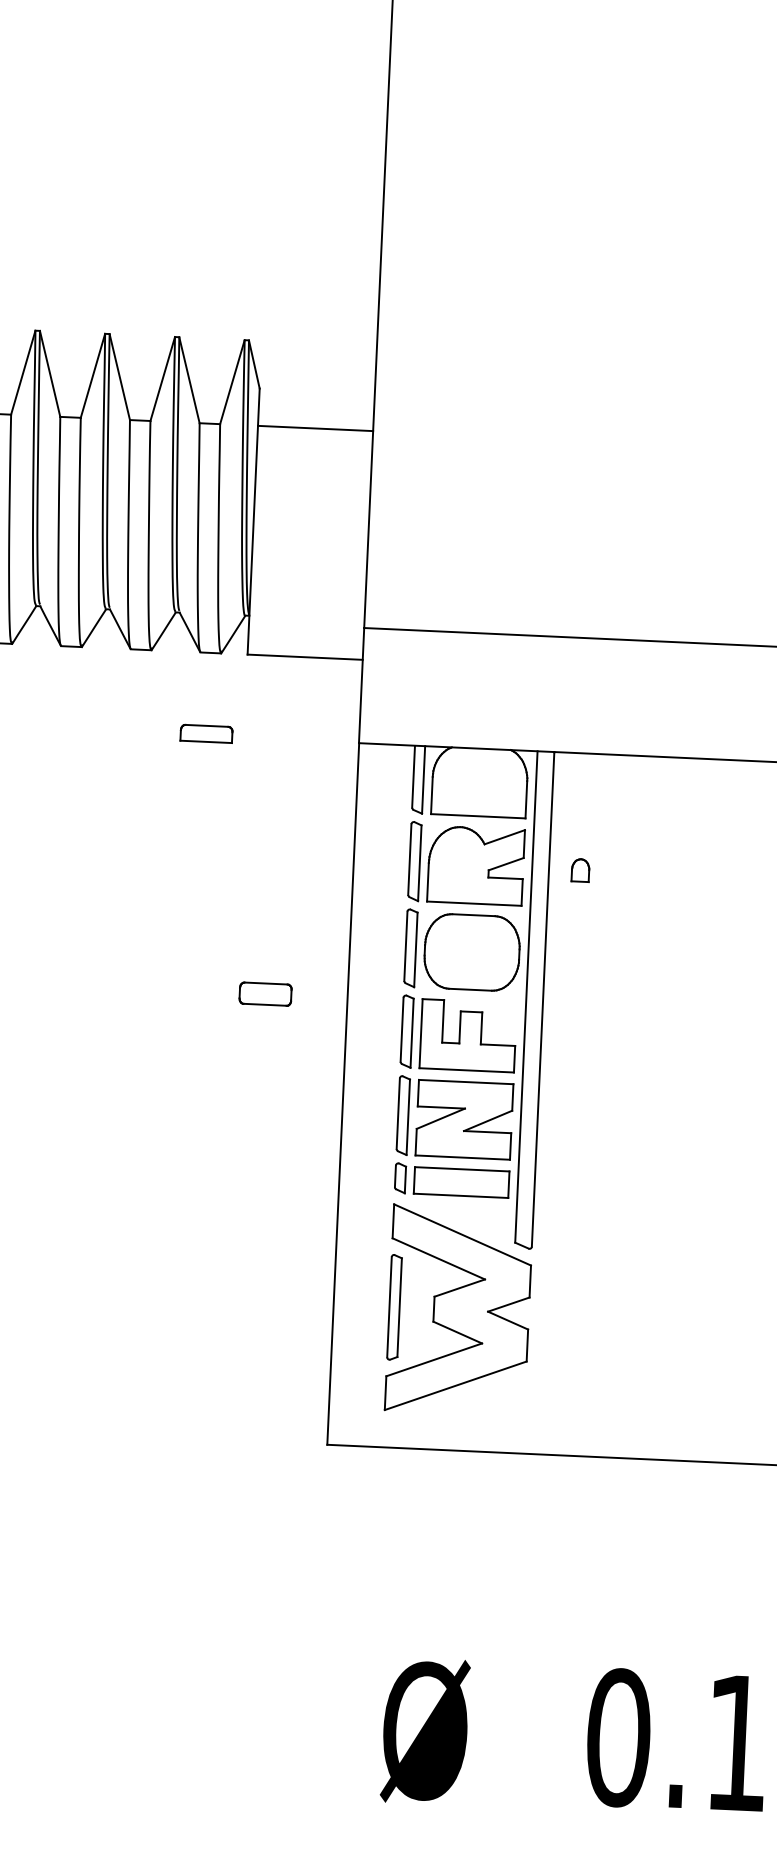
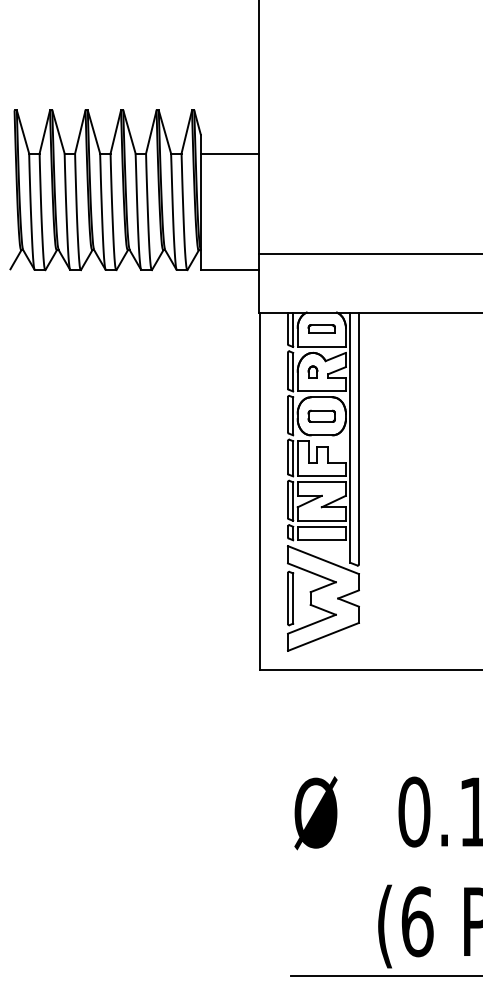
part: (206, 732) -> (321, 328), moved
part: (579, 869) -> (312, 371), moved
part: (265, 992) -> (321, 415), moved

